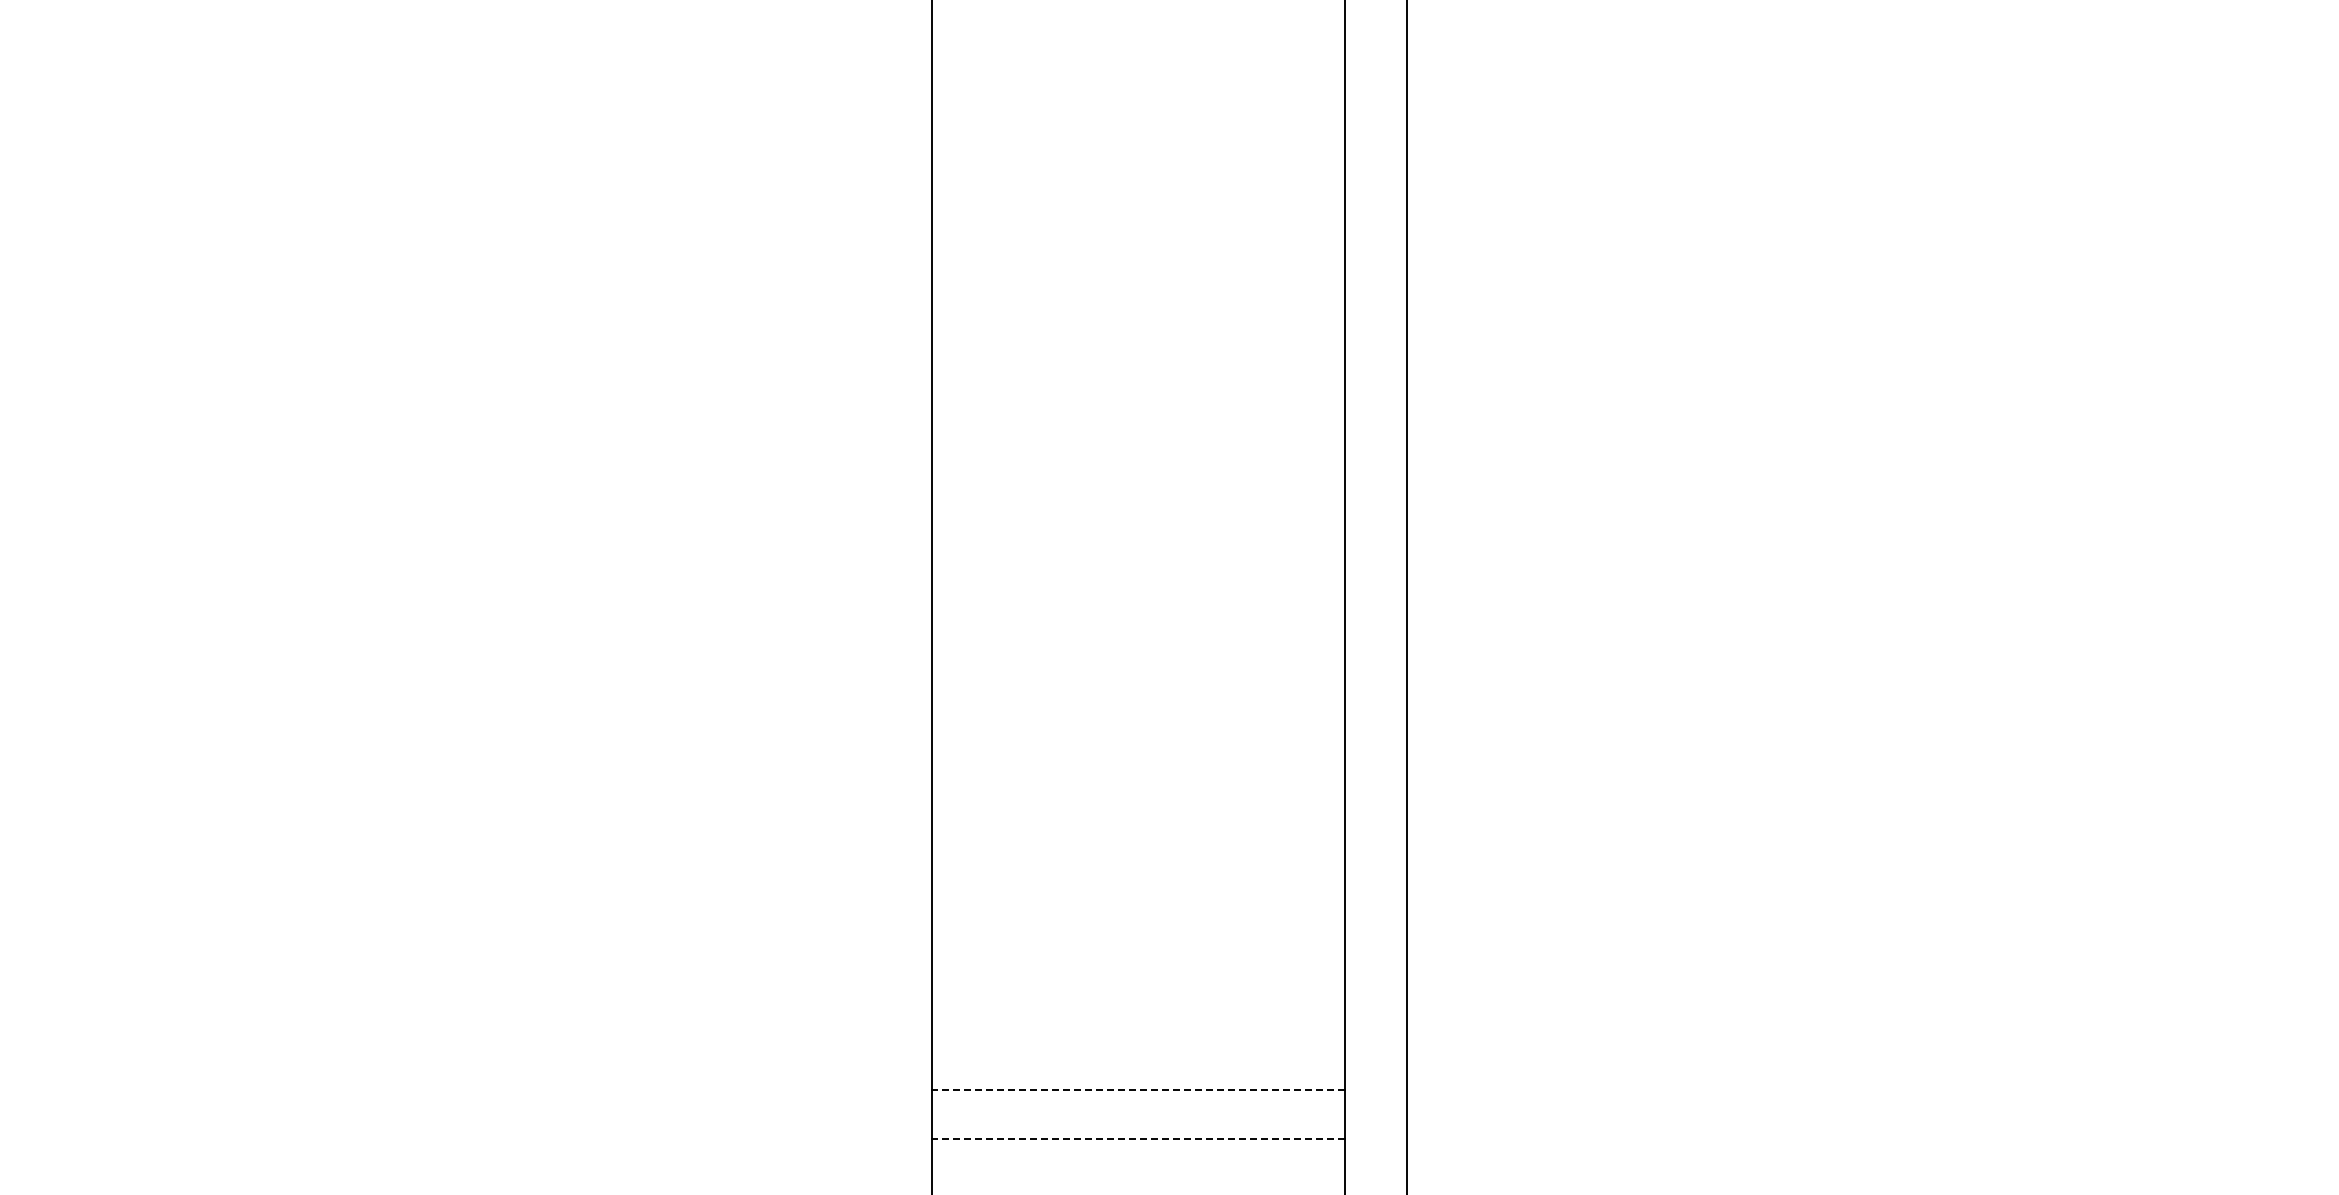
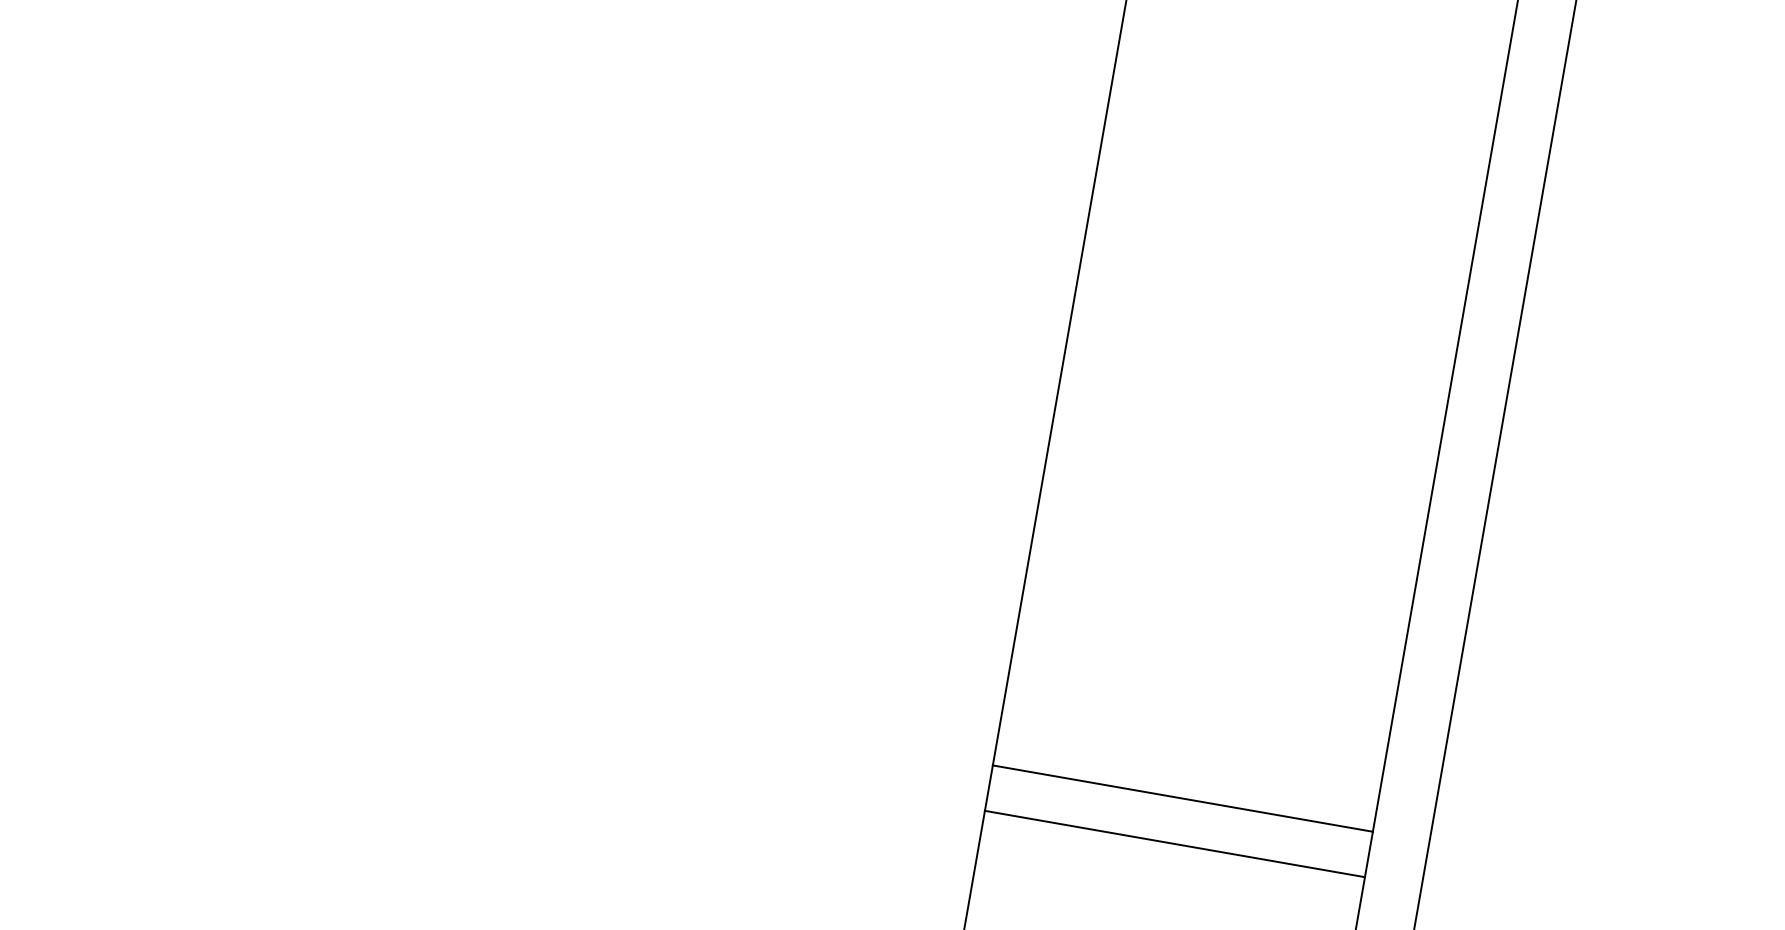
line: (1138, 1089) -> (1182, 798), dashed -> solid
line: (1138, 1139) -> (1174, 844), dashed -> solid

